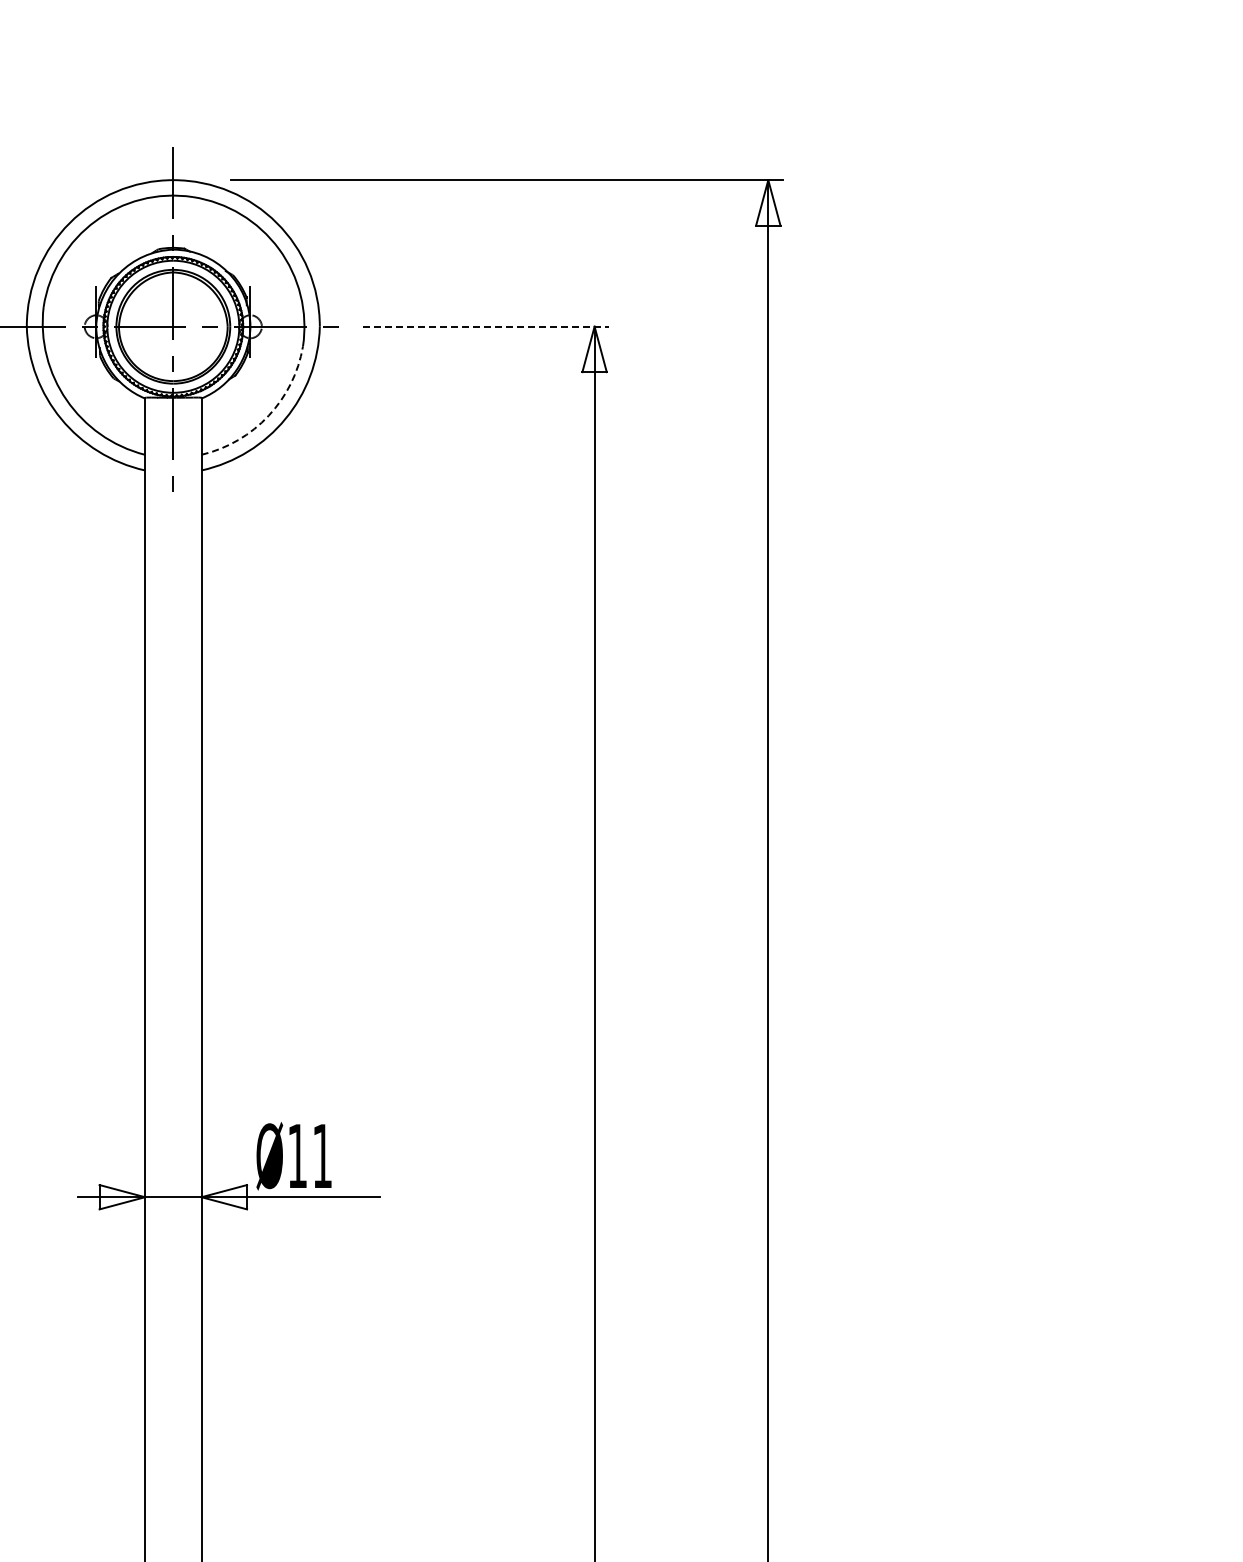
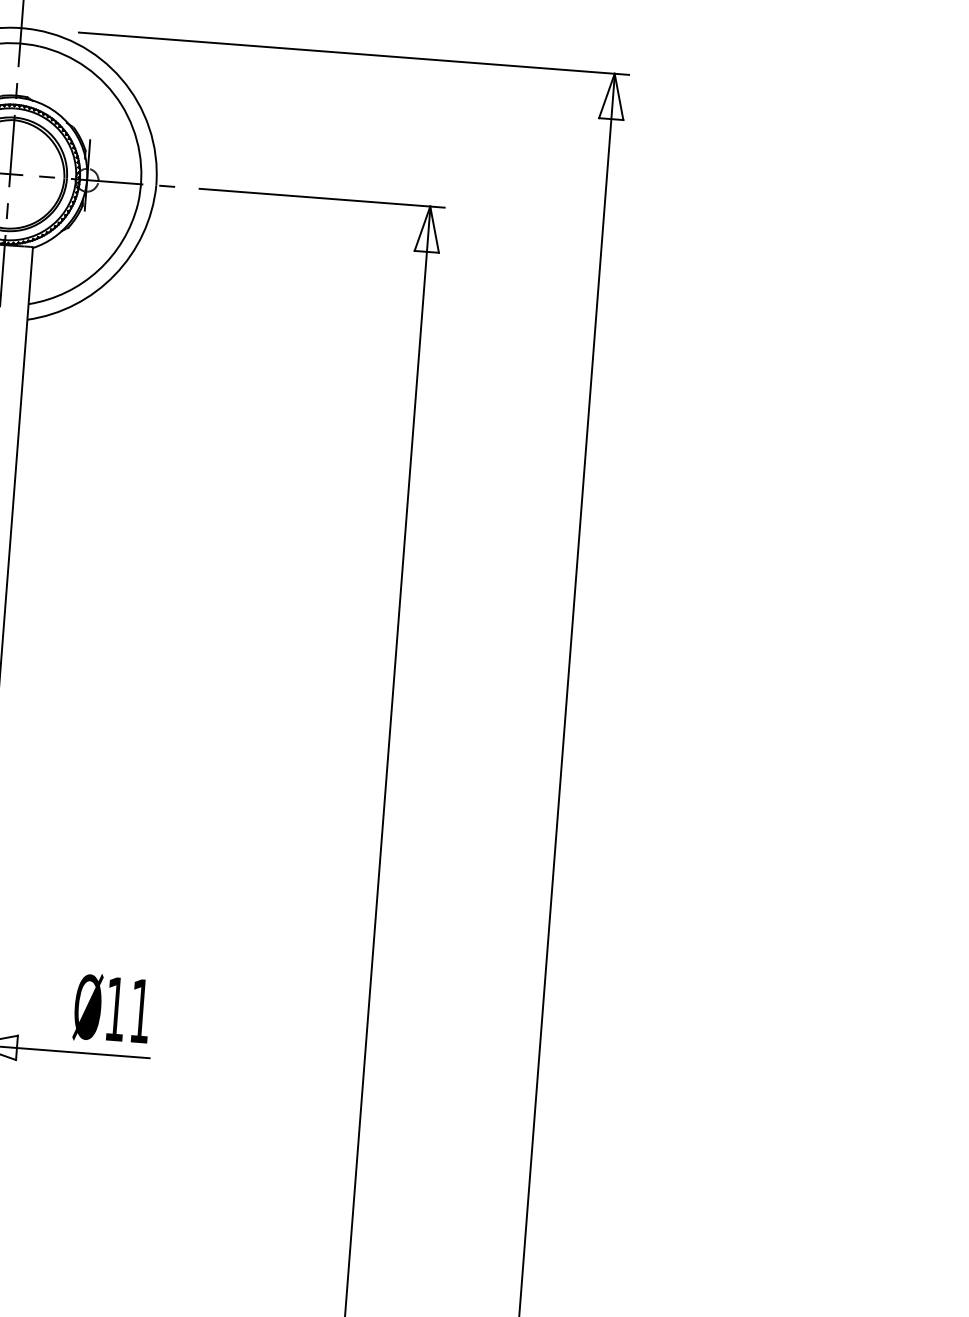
line: (486, 326) -> (322, 198), dashed -> solid
arc: (268, 415) -> (98, 270), dashed -> solid
text: (293, 1156) -> (111, 1009), moved

